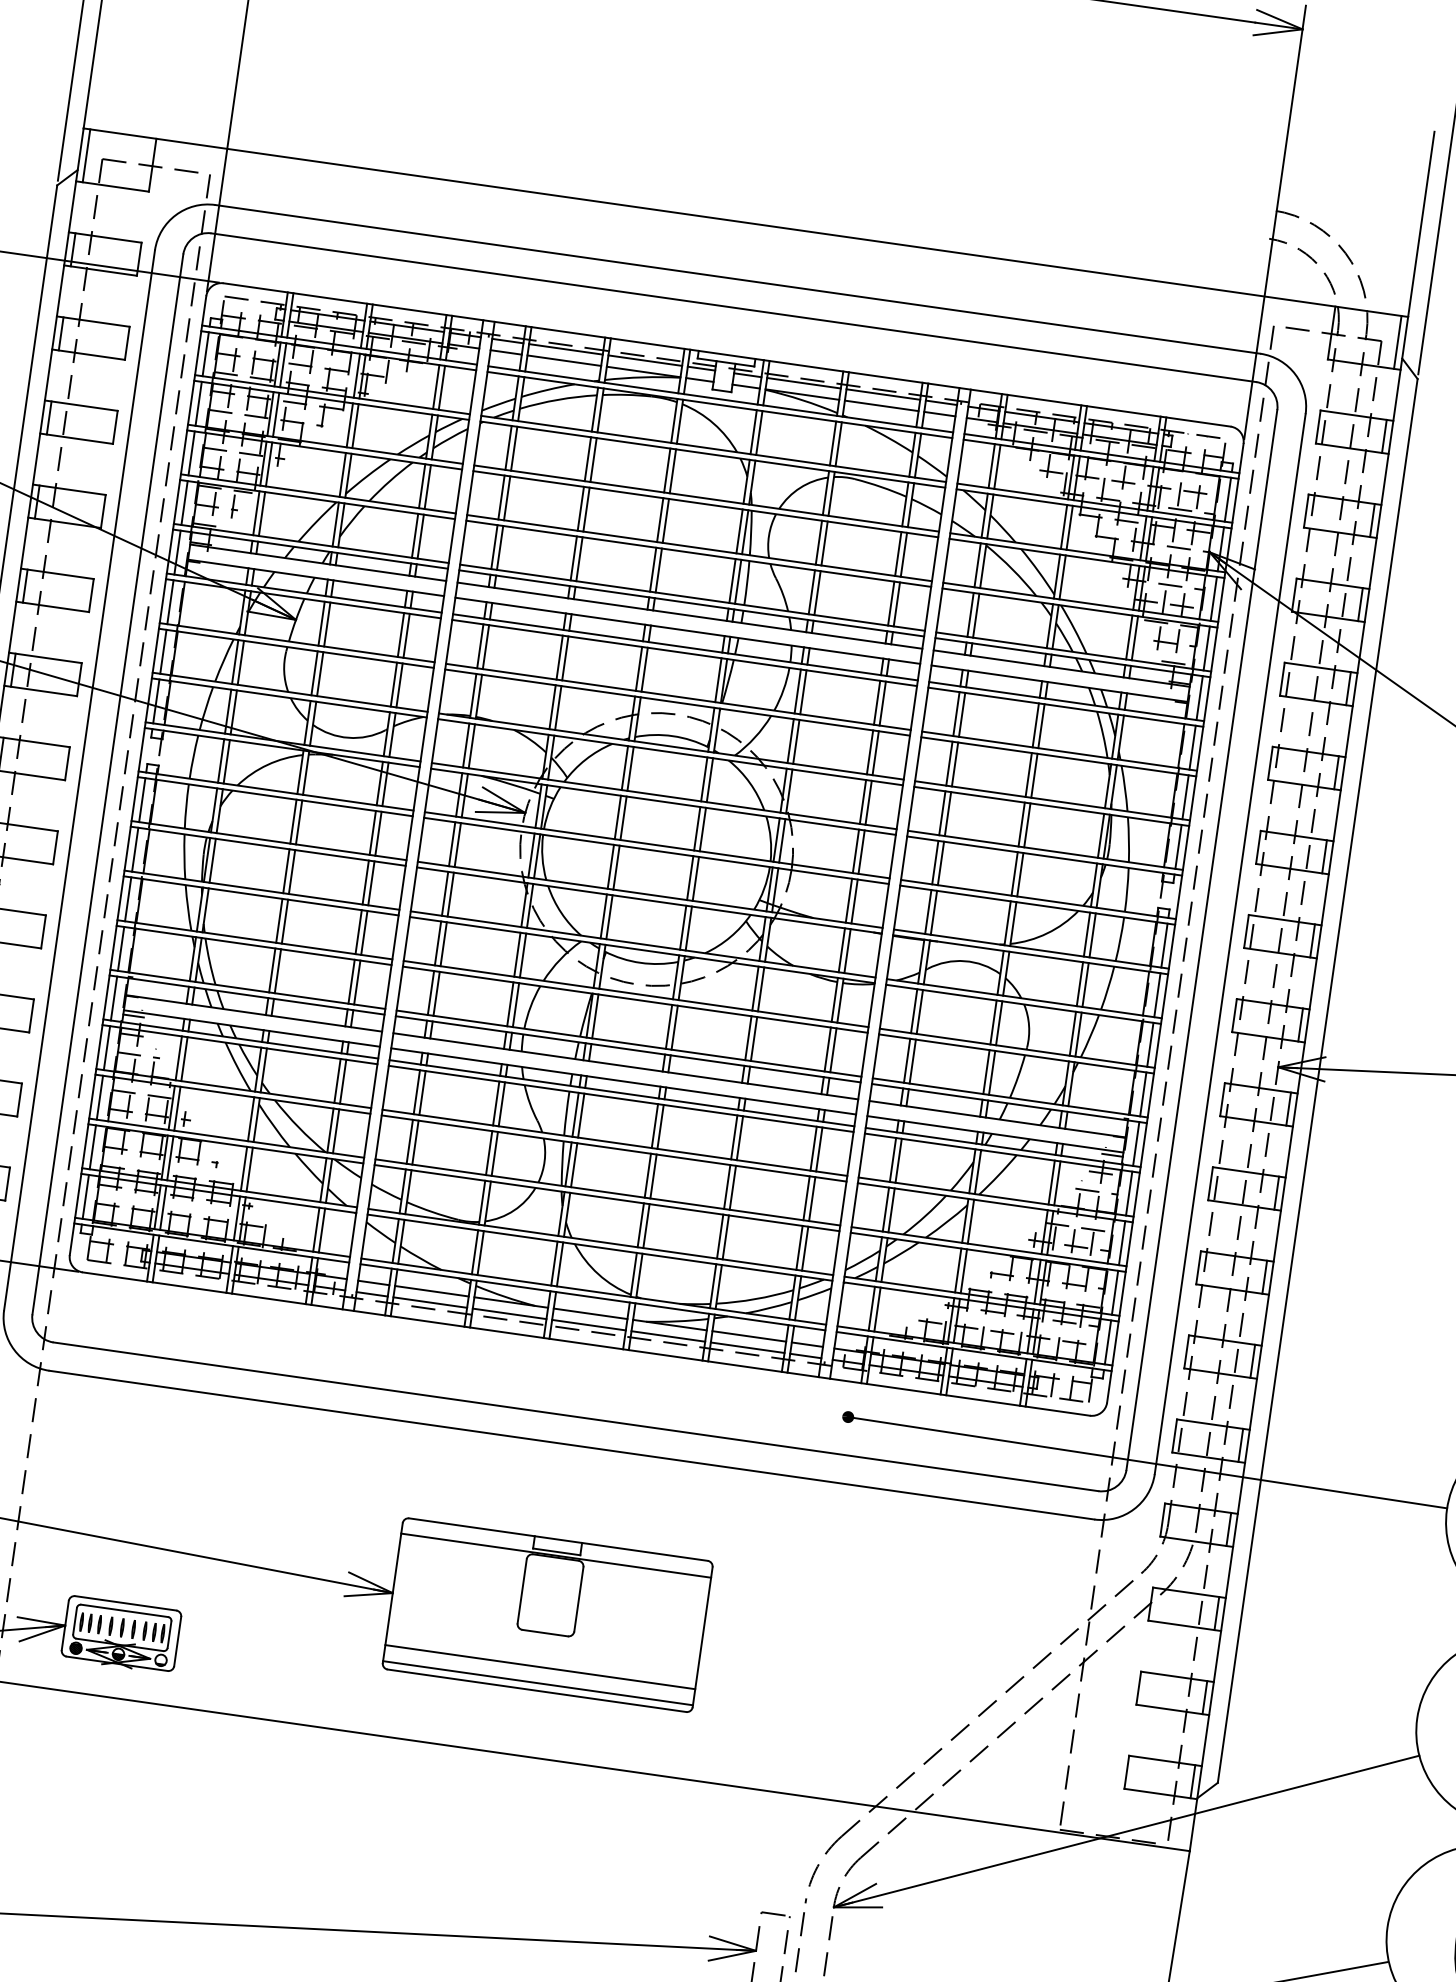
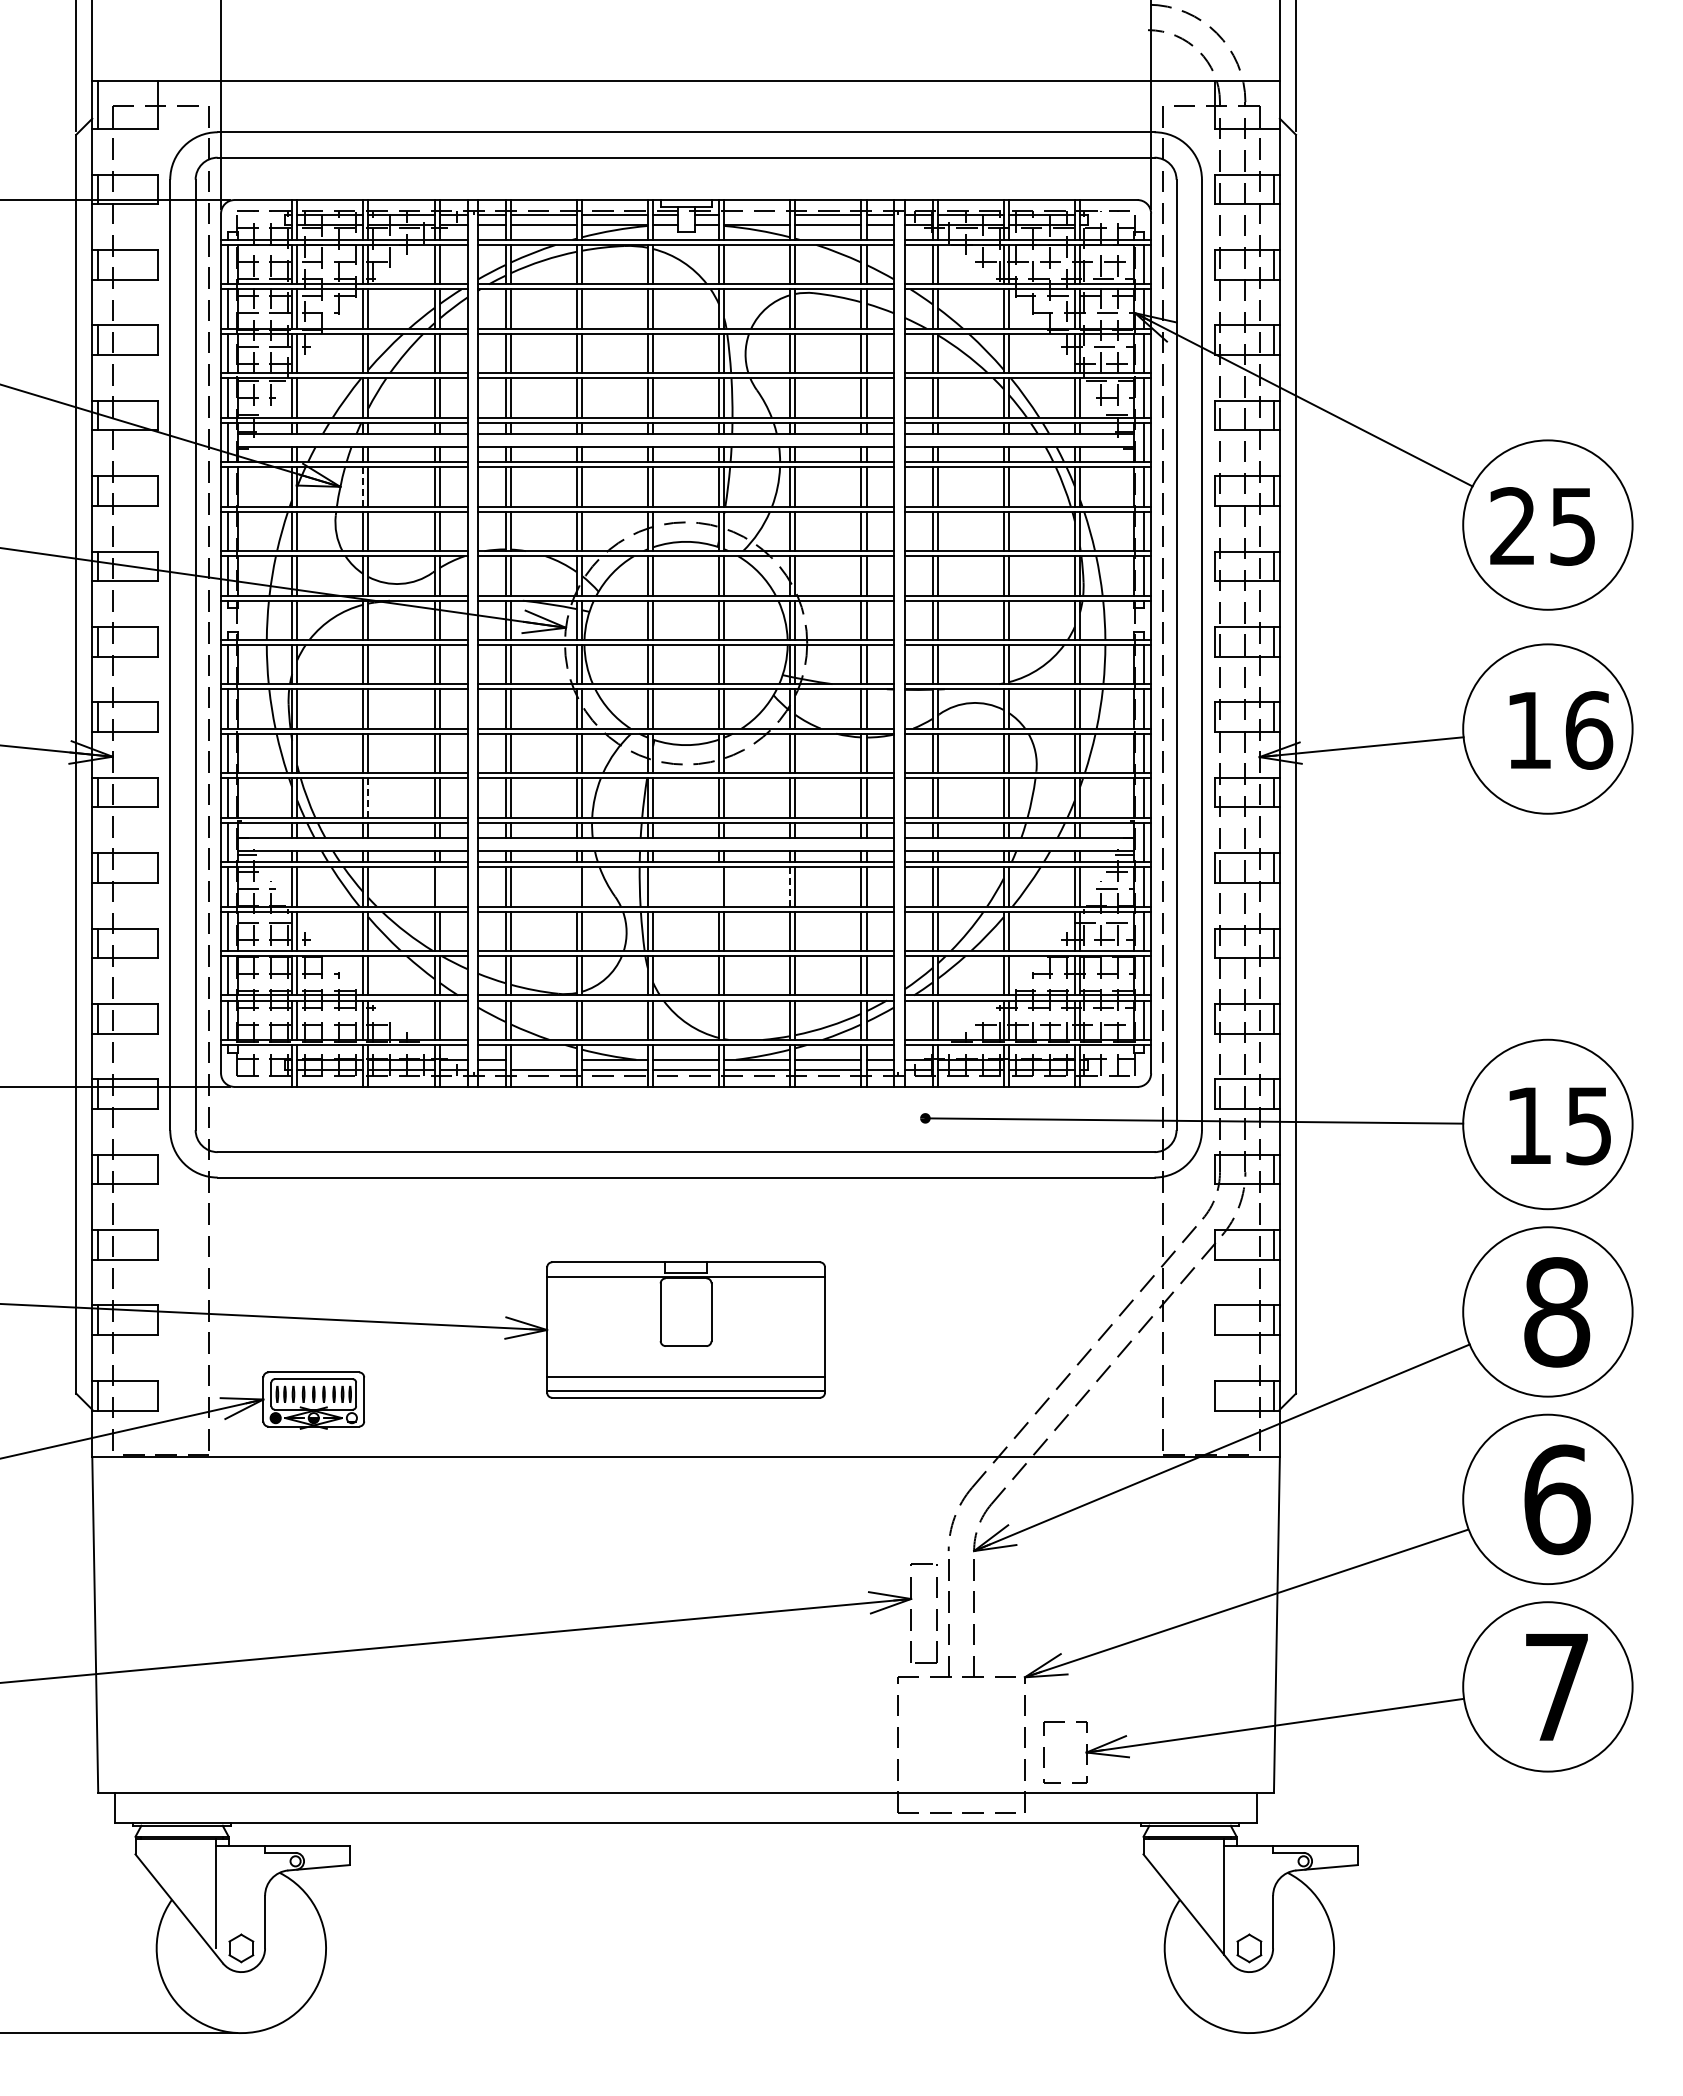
line: (1397, 341) -> (1273, 104), removed
line: (804, 383) -> (757, 215), removed
line: (321, 624) -> (363, 487), solid -> dashed
line: (278, 970) -> (368, 797), solid -> dashed
line: (343, 1081) -> (439, 886), removed
line: (495, 1103) -> (576, 886), removed
line: (581, 1115) -> (653, 886), removed
line: (655, 1125) -> (719, 886), removed
line: (734, 1137) -> (790, 886), solid -> dashed
line: (431, 1290) -> (543, 1059), removed

